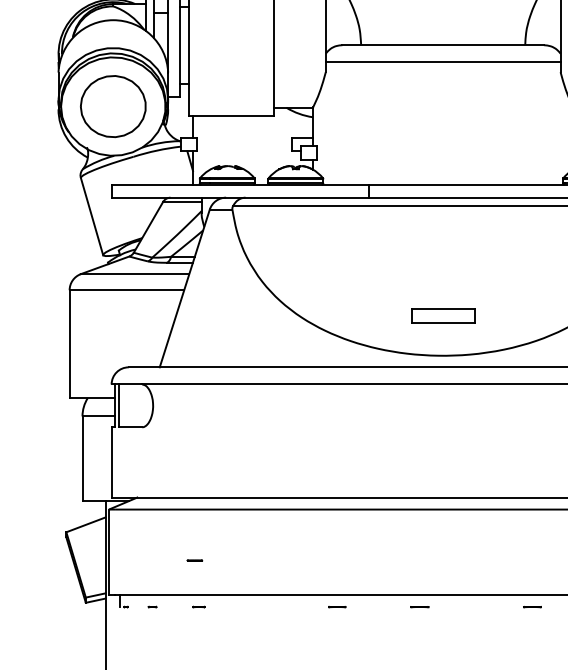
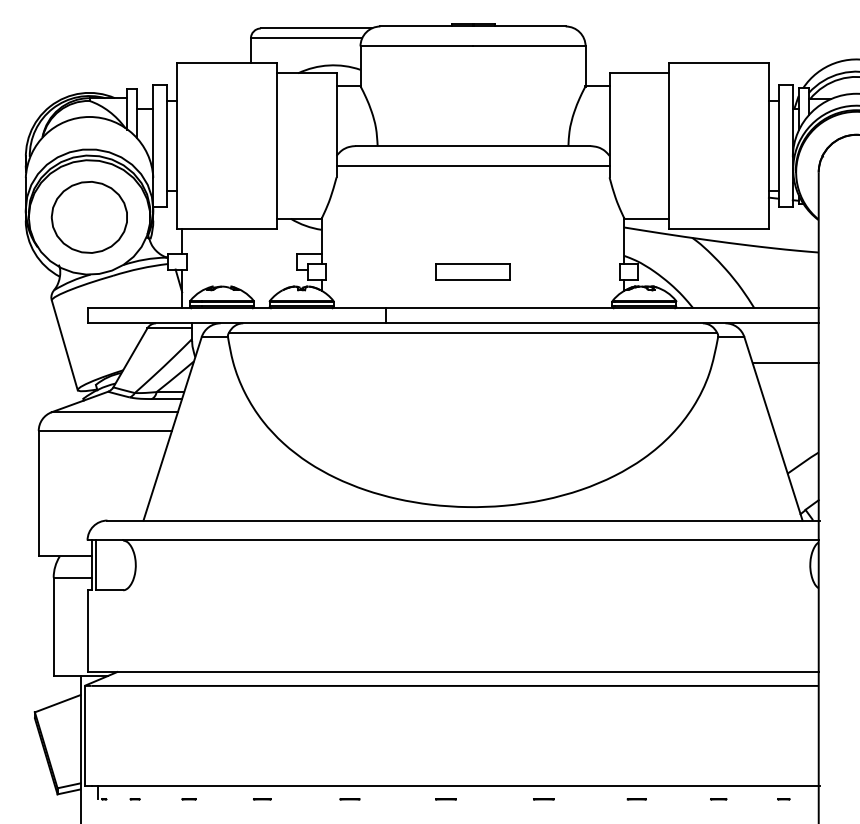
part: (442, 315) -> (472, 271), moved
line: (195, 560) -> (262, 799), moved
line: (532, 607) -> (543, 799), moved

